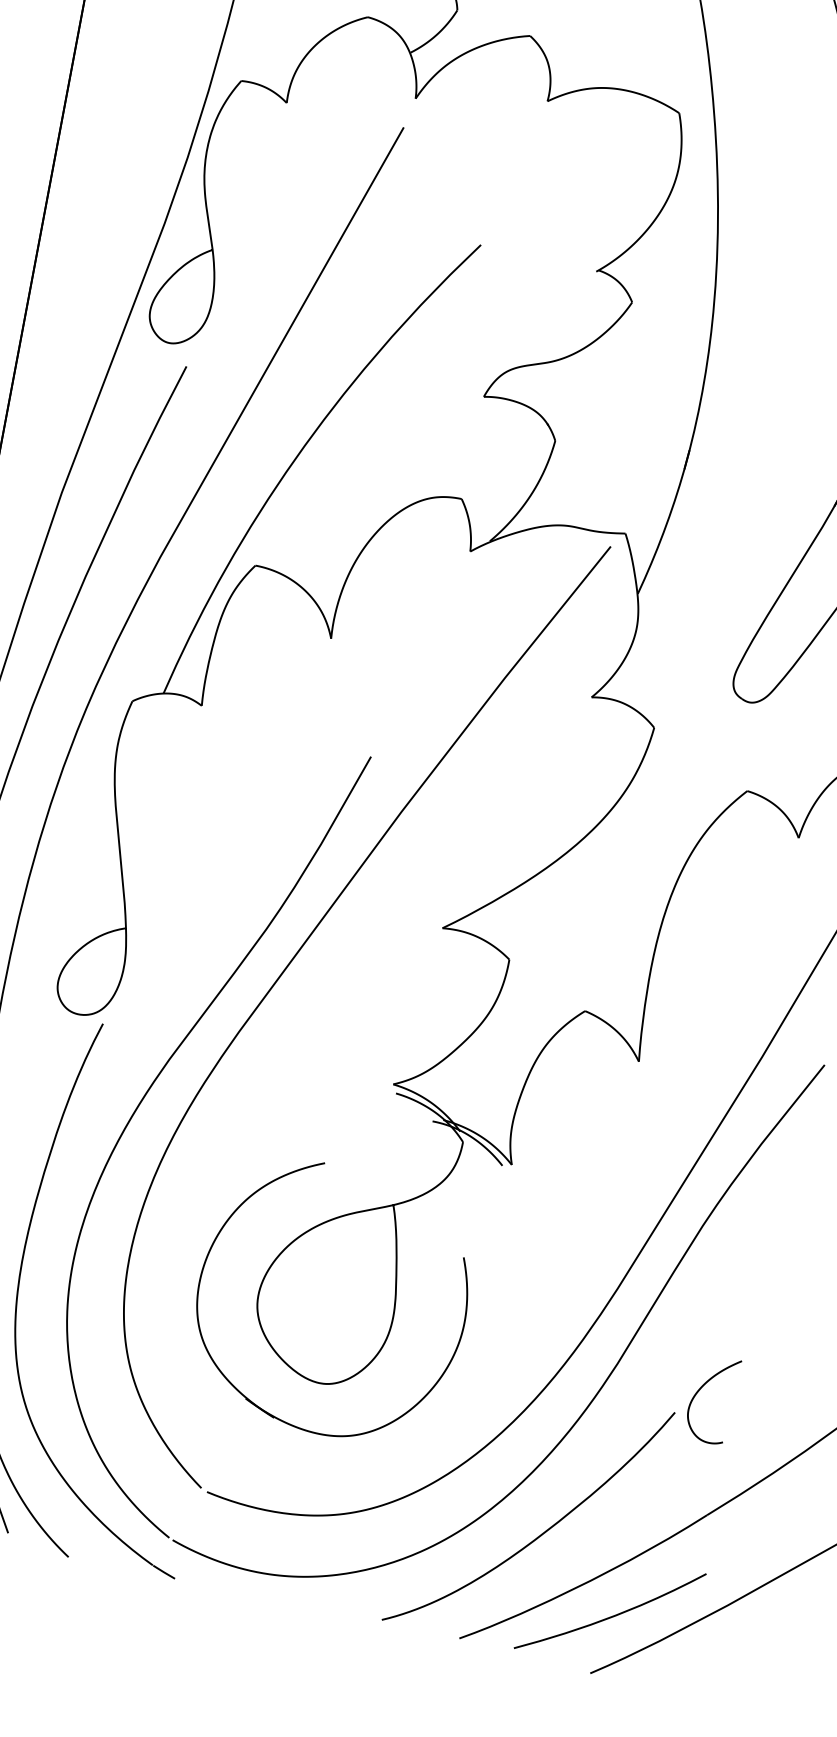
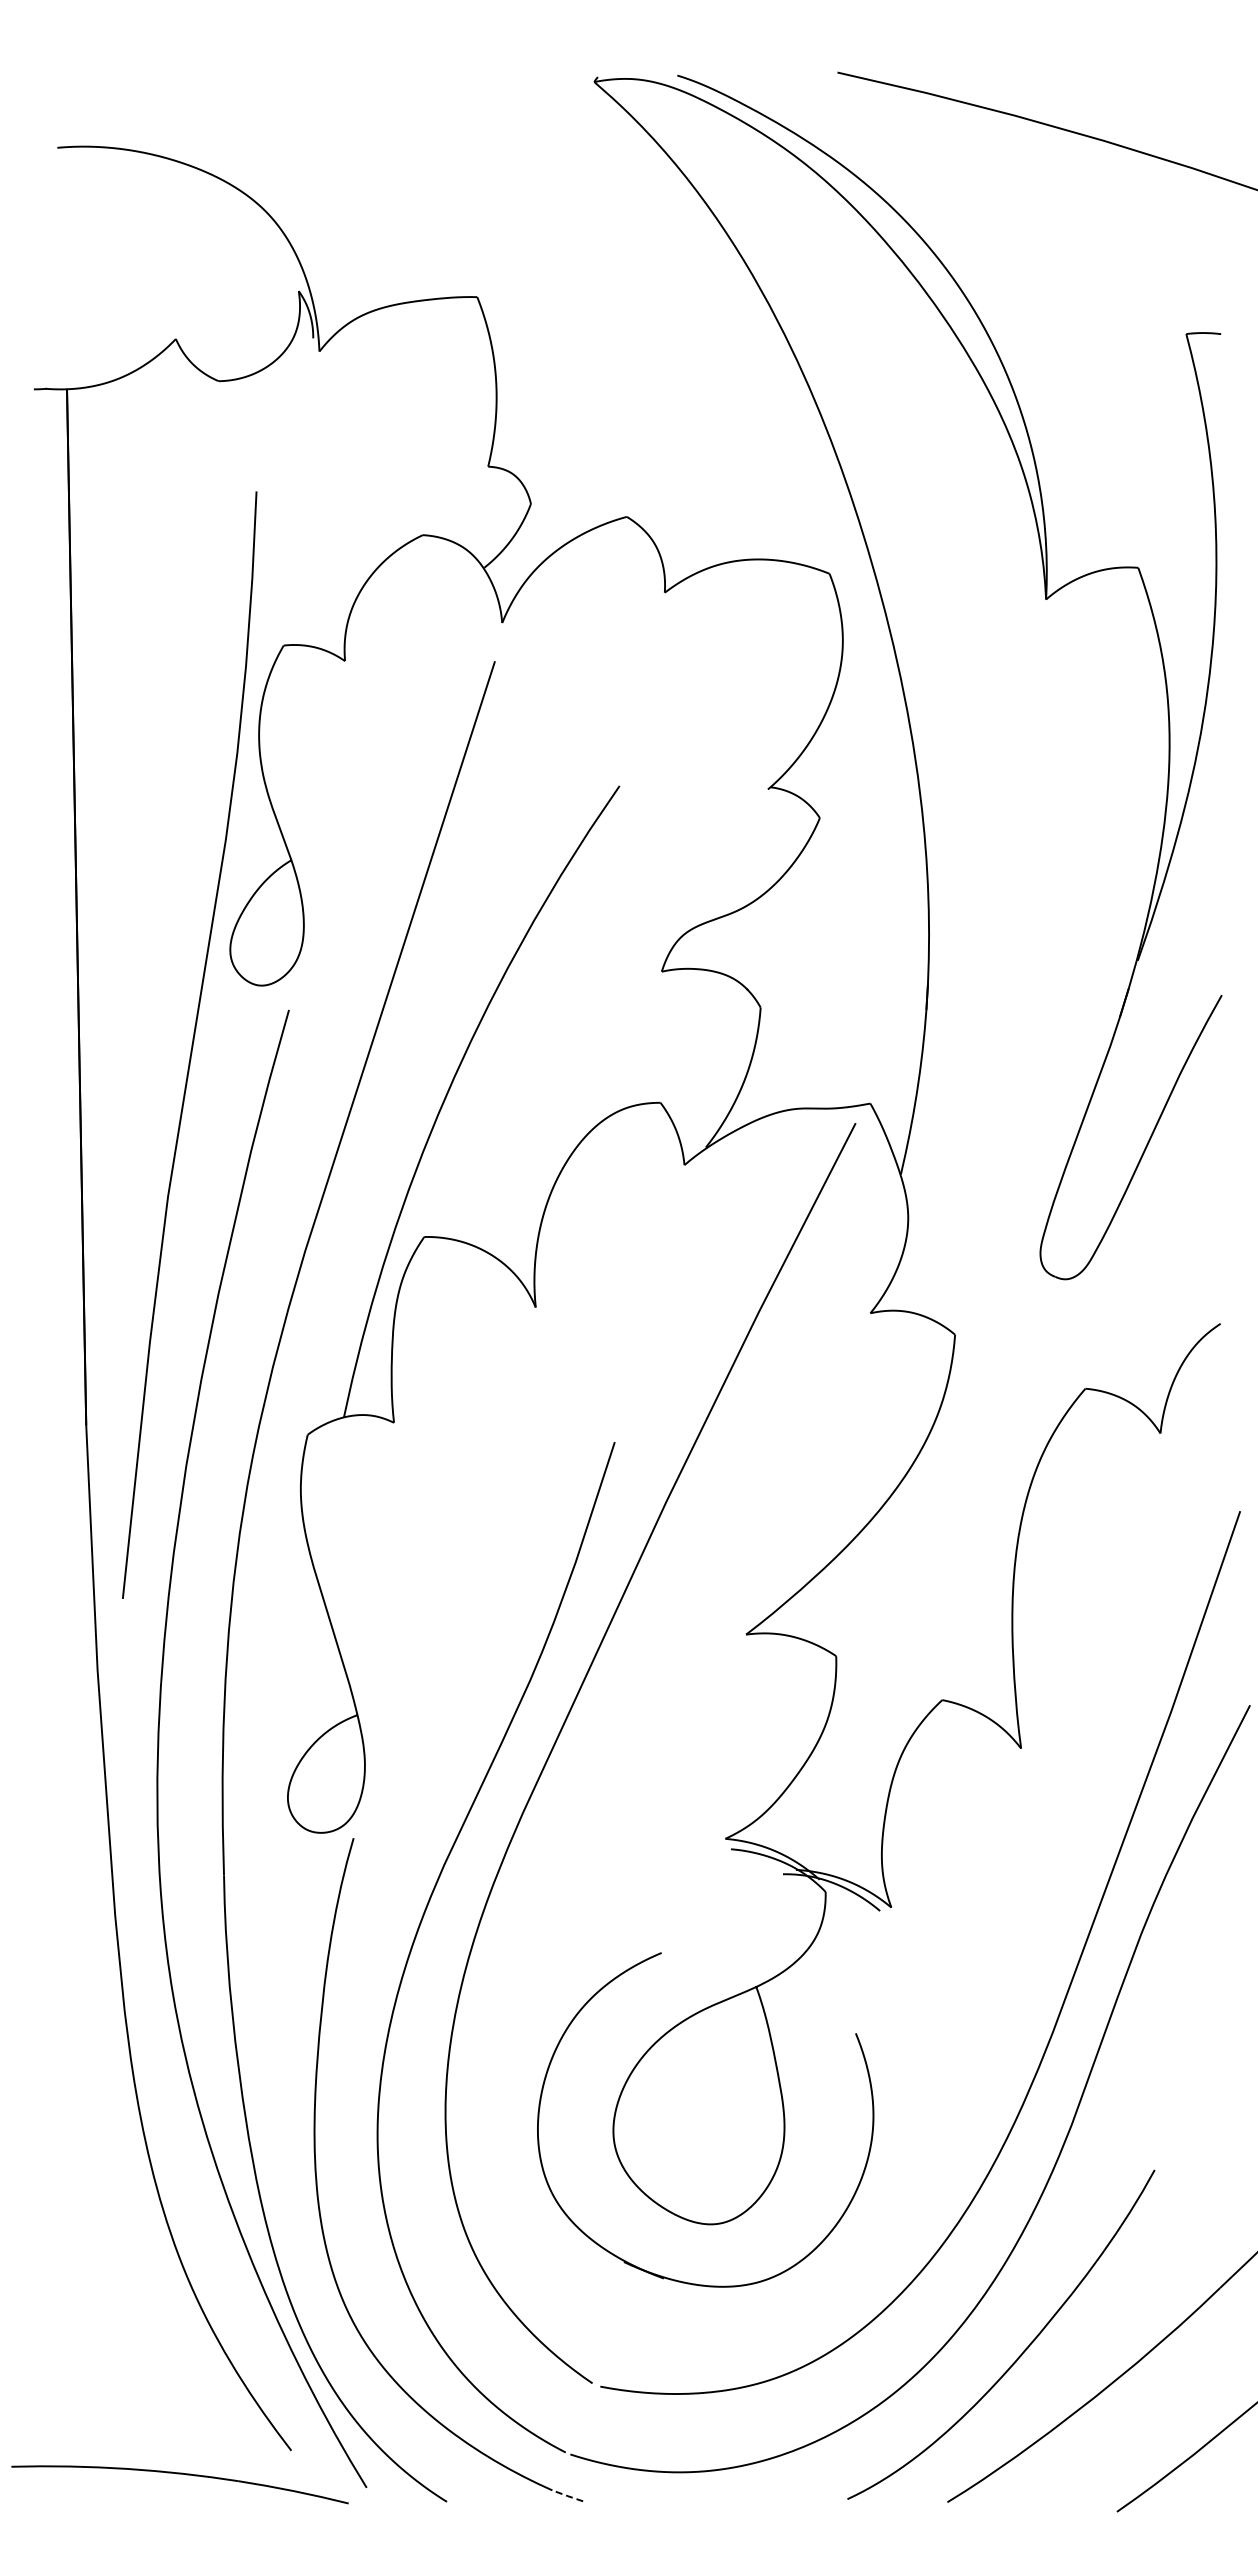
curve: (701, 1388) -> (1181, 2133), removed
line: (163, 1572) -> (567, 2496), solid -> dashed
curve: (612, 1615) -> (1129, 2435), removed

